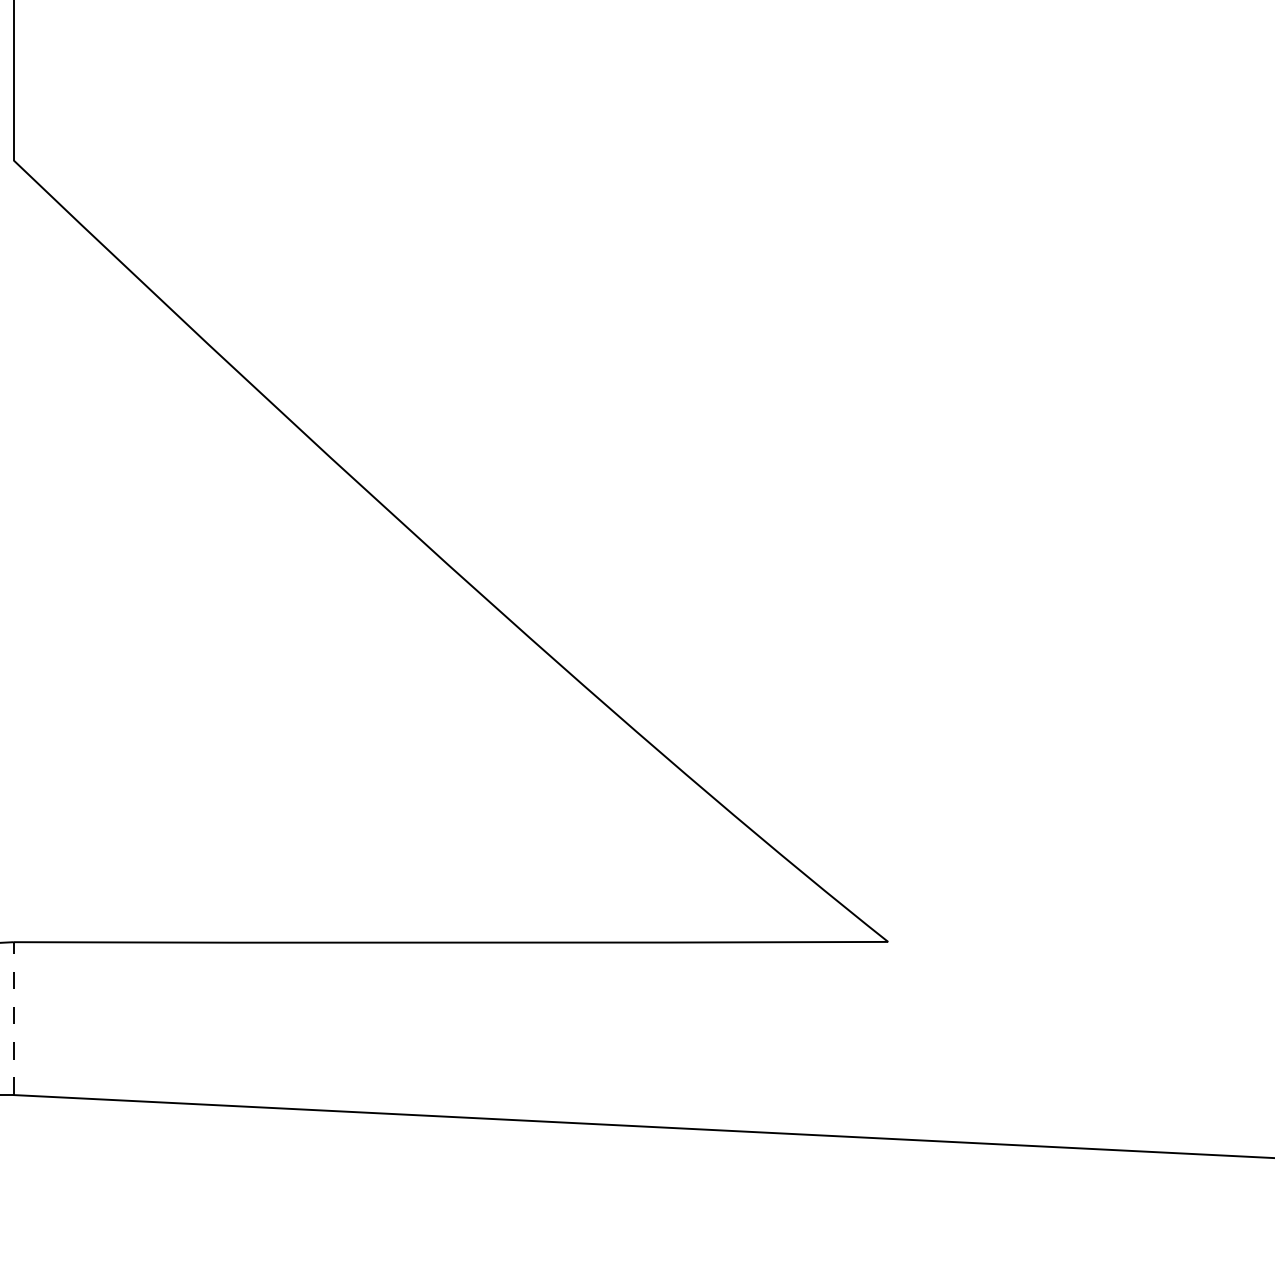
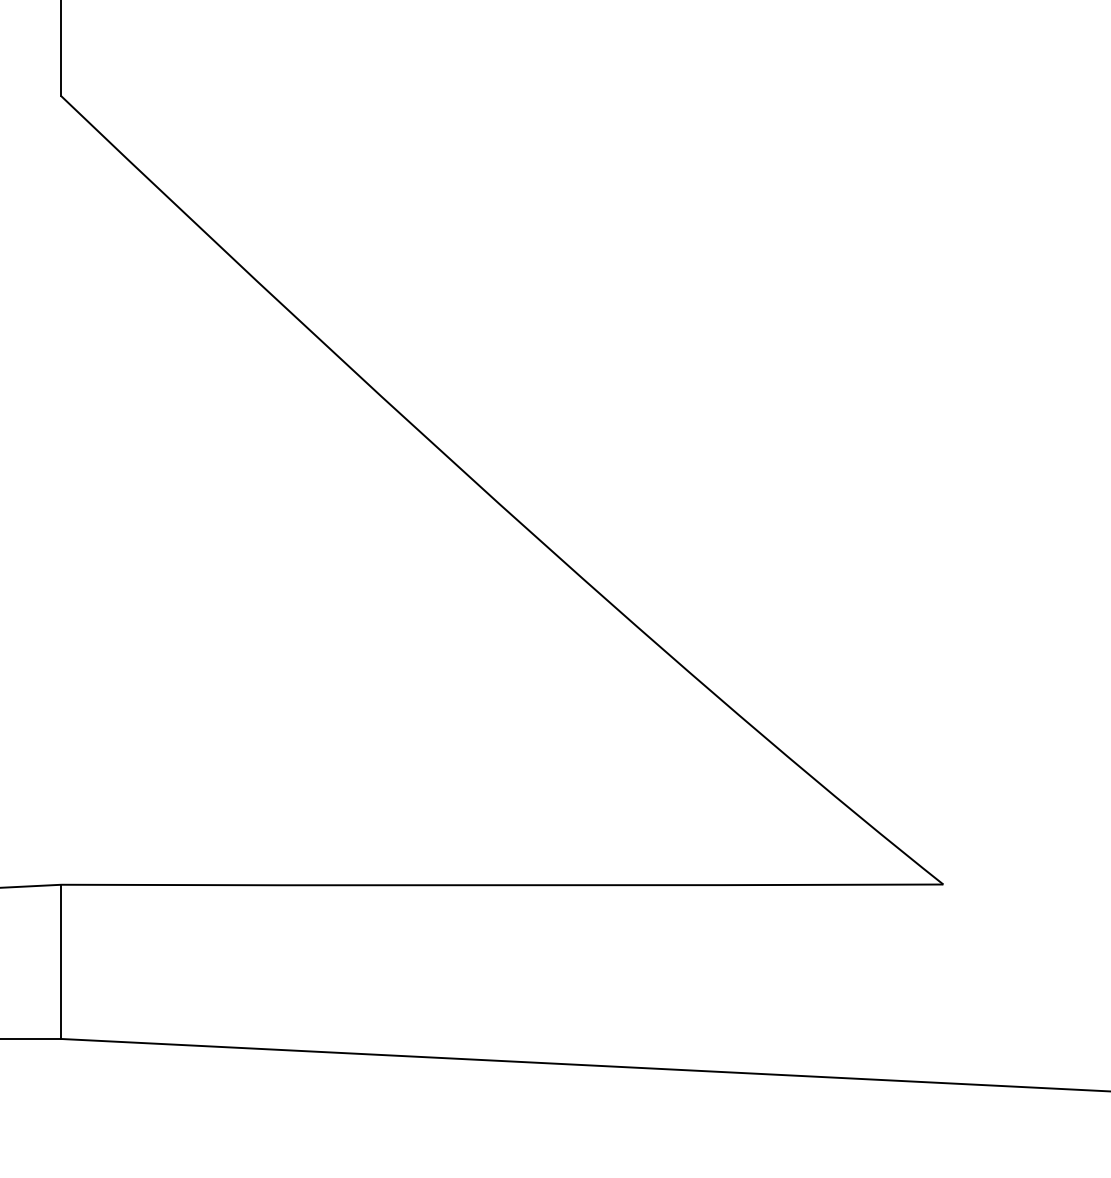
line: (13, 1018) -> (61, 961), dashed -> solid

